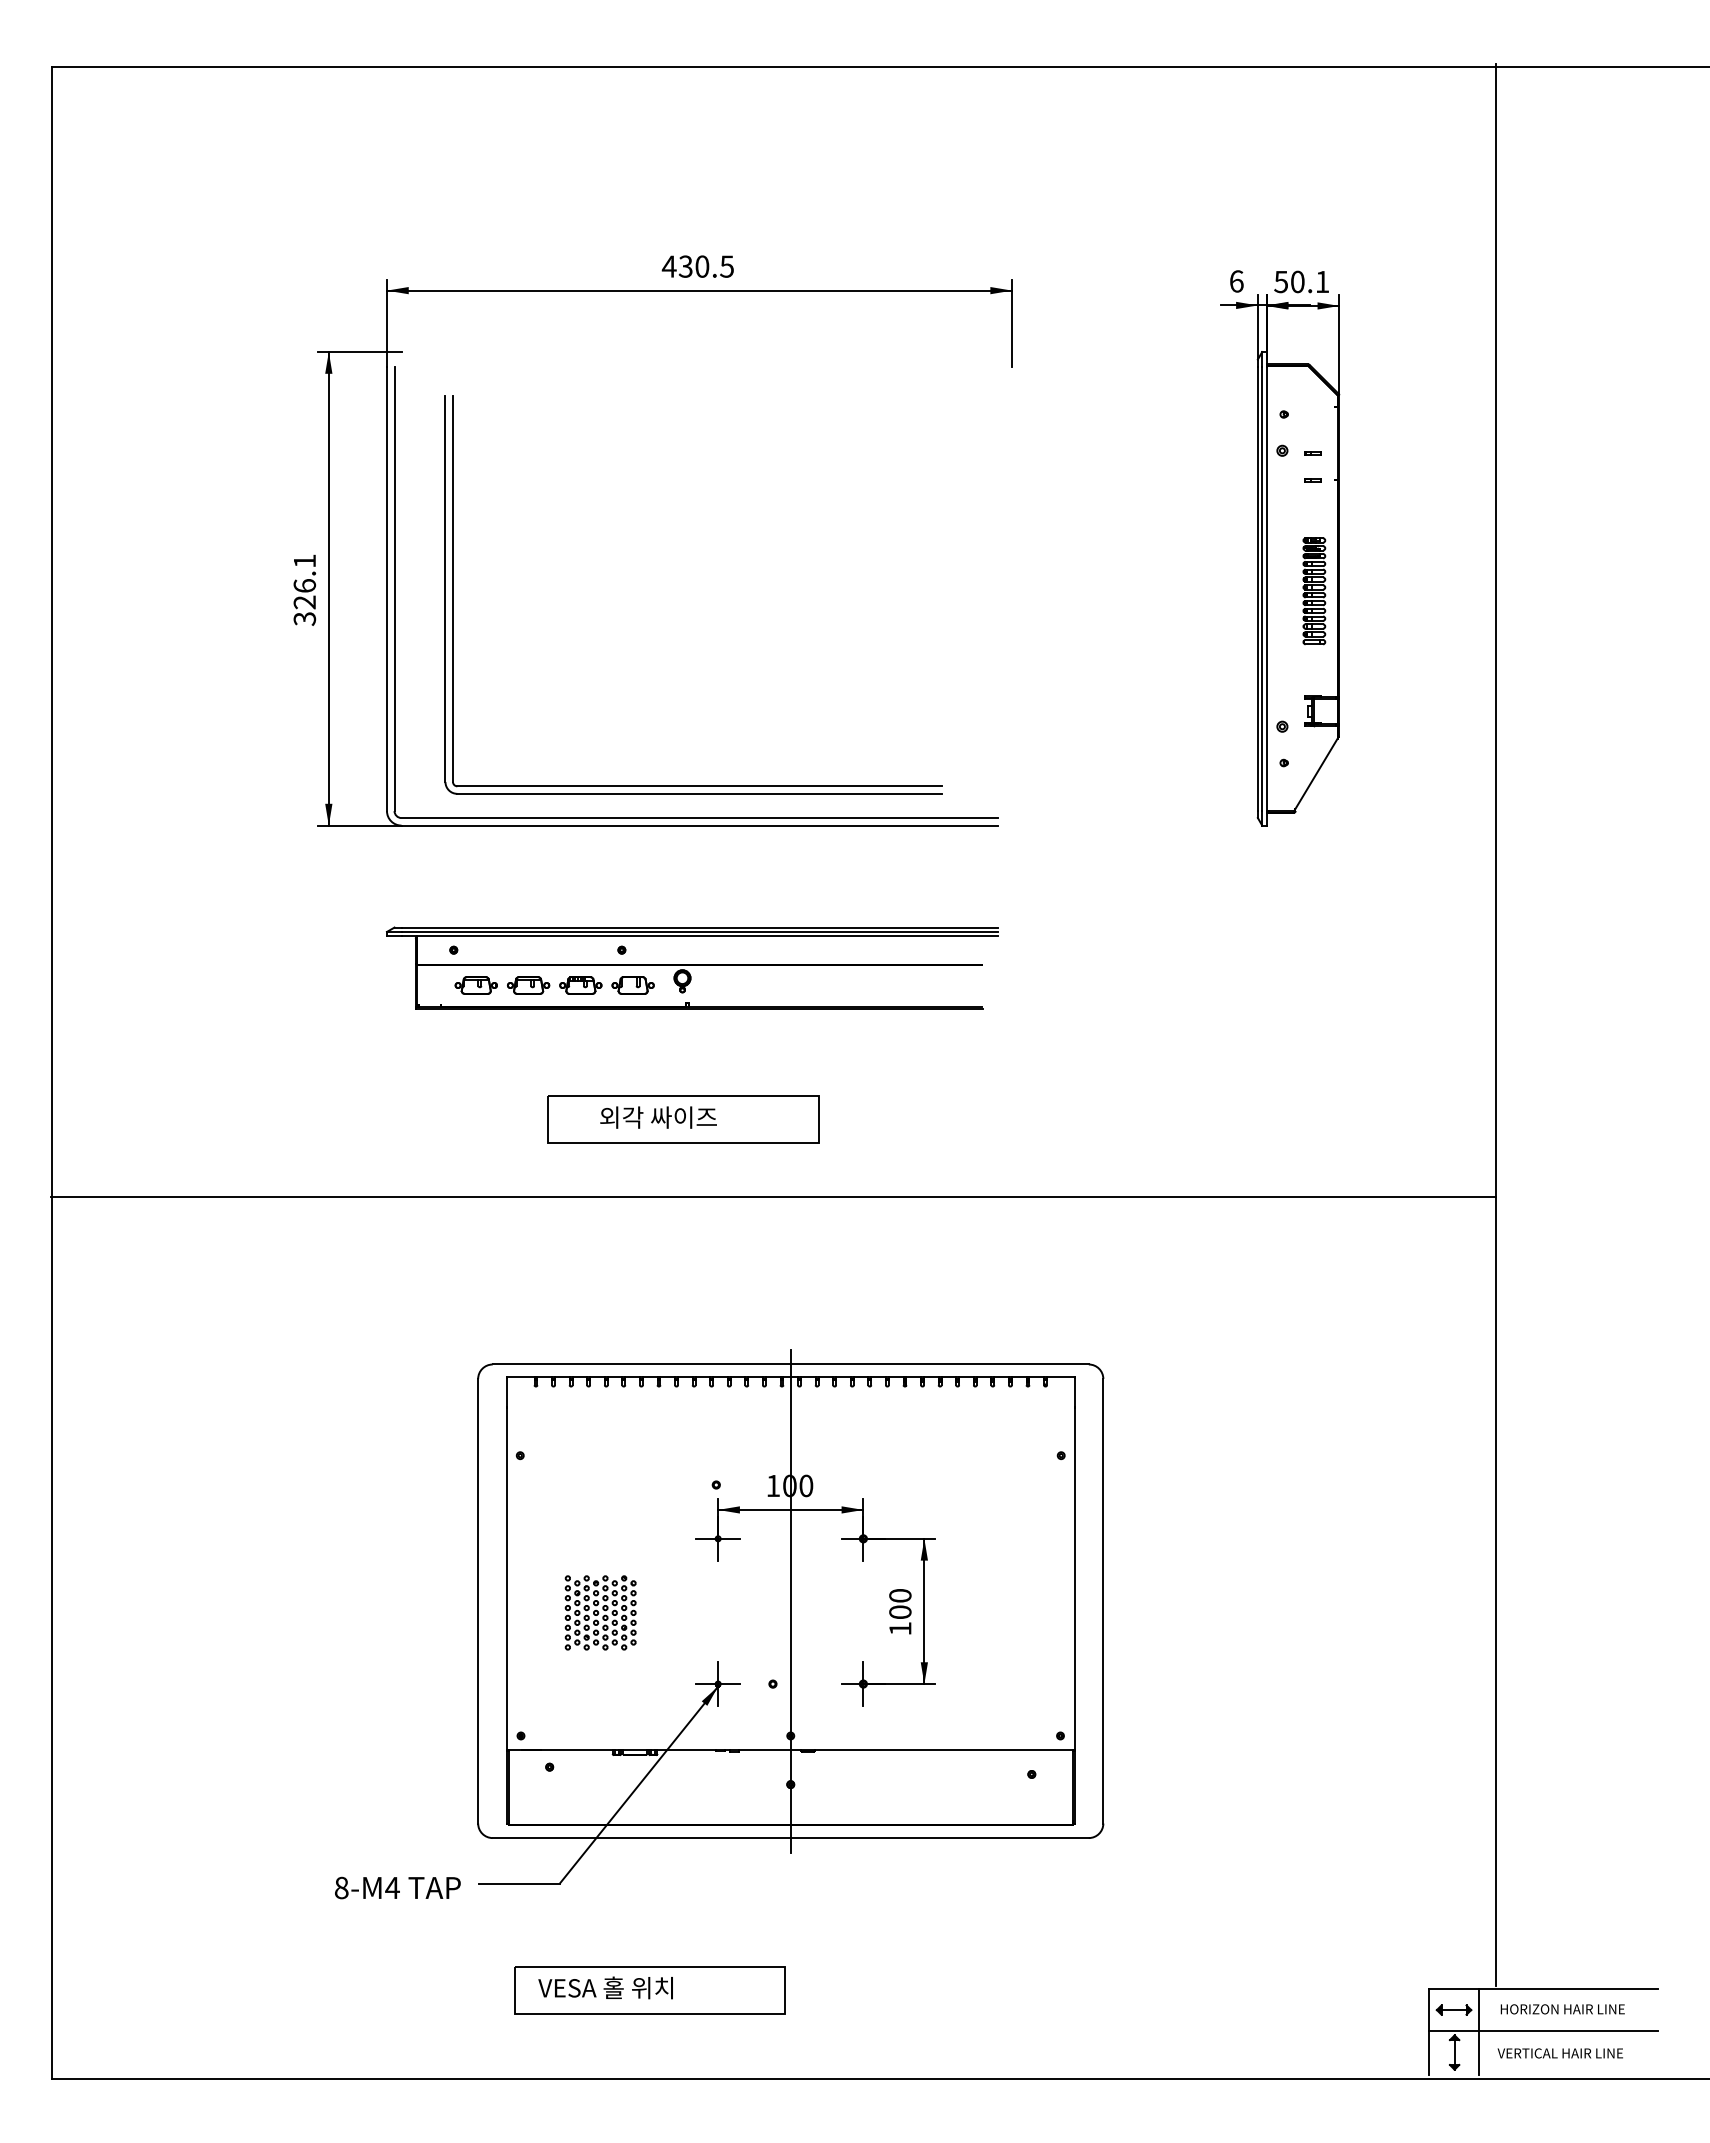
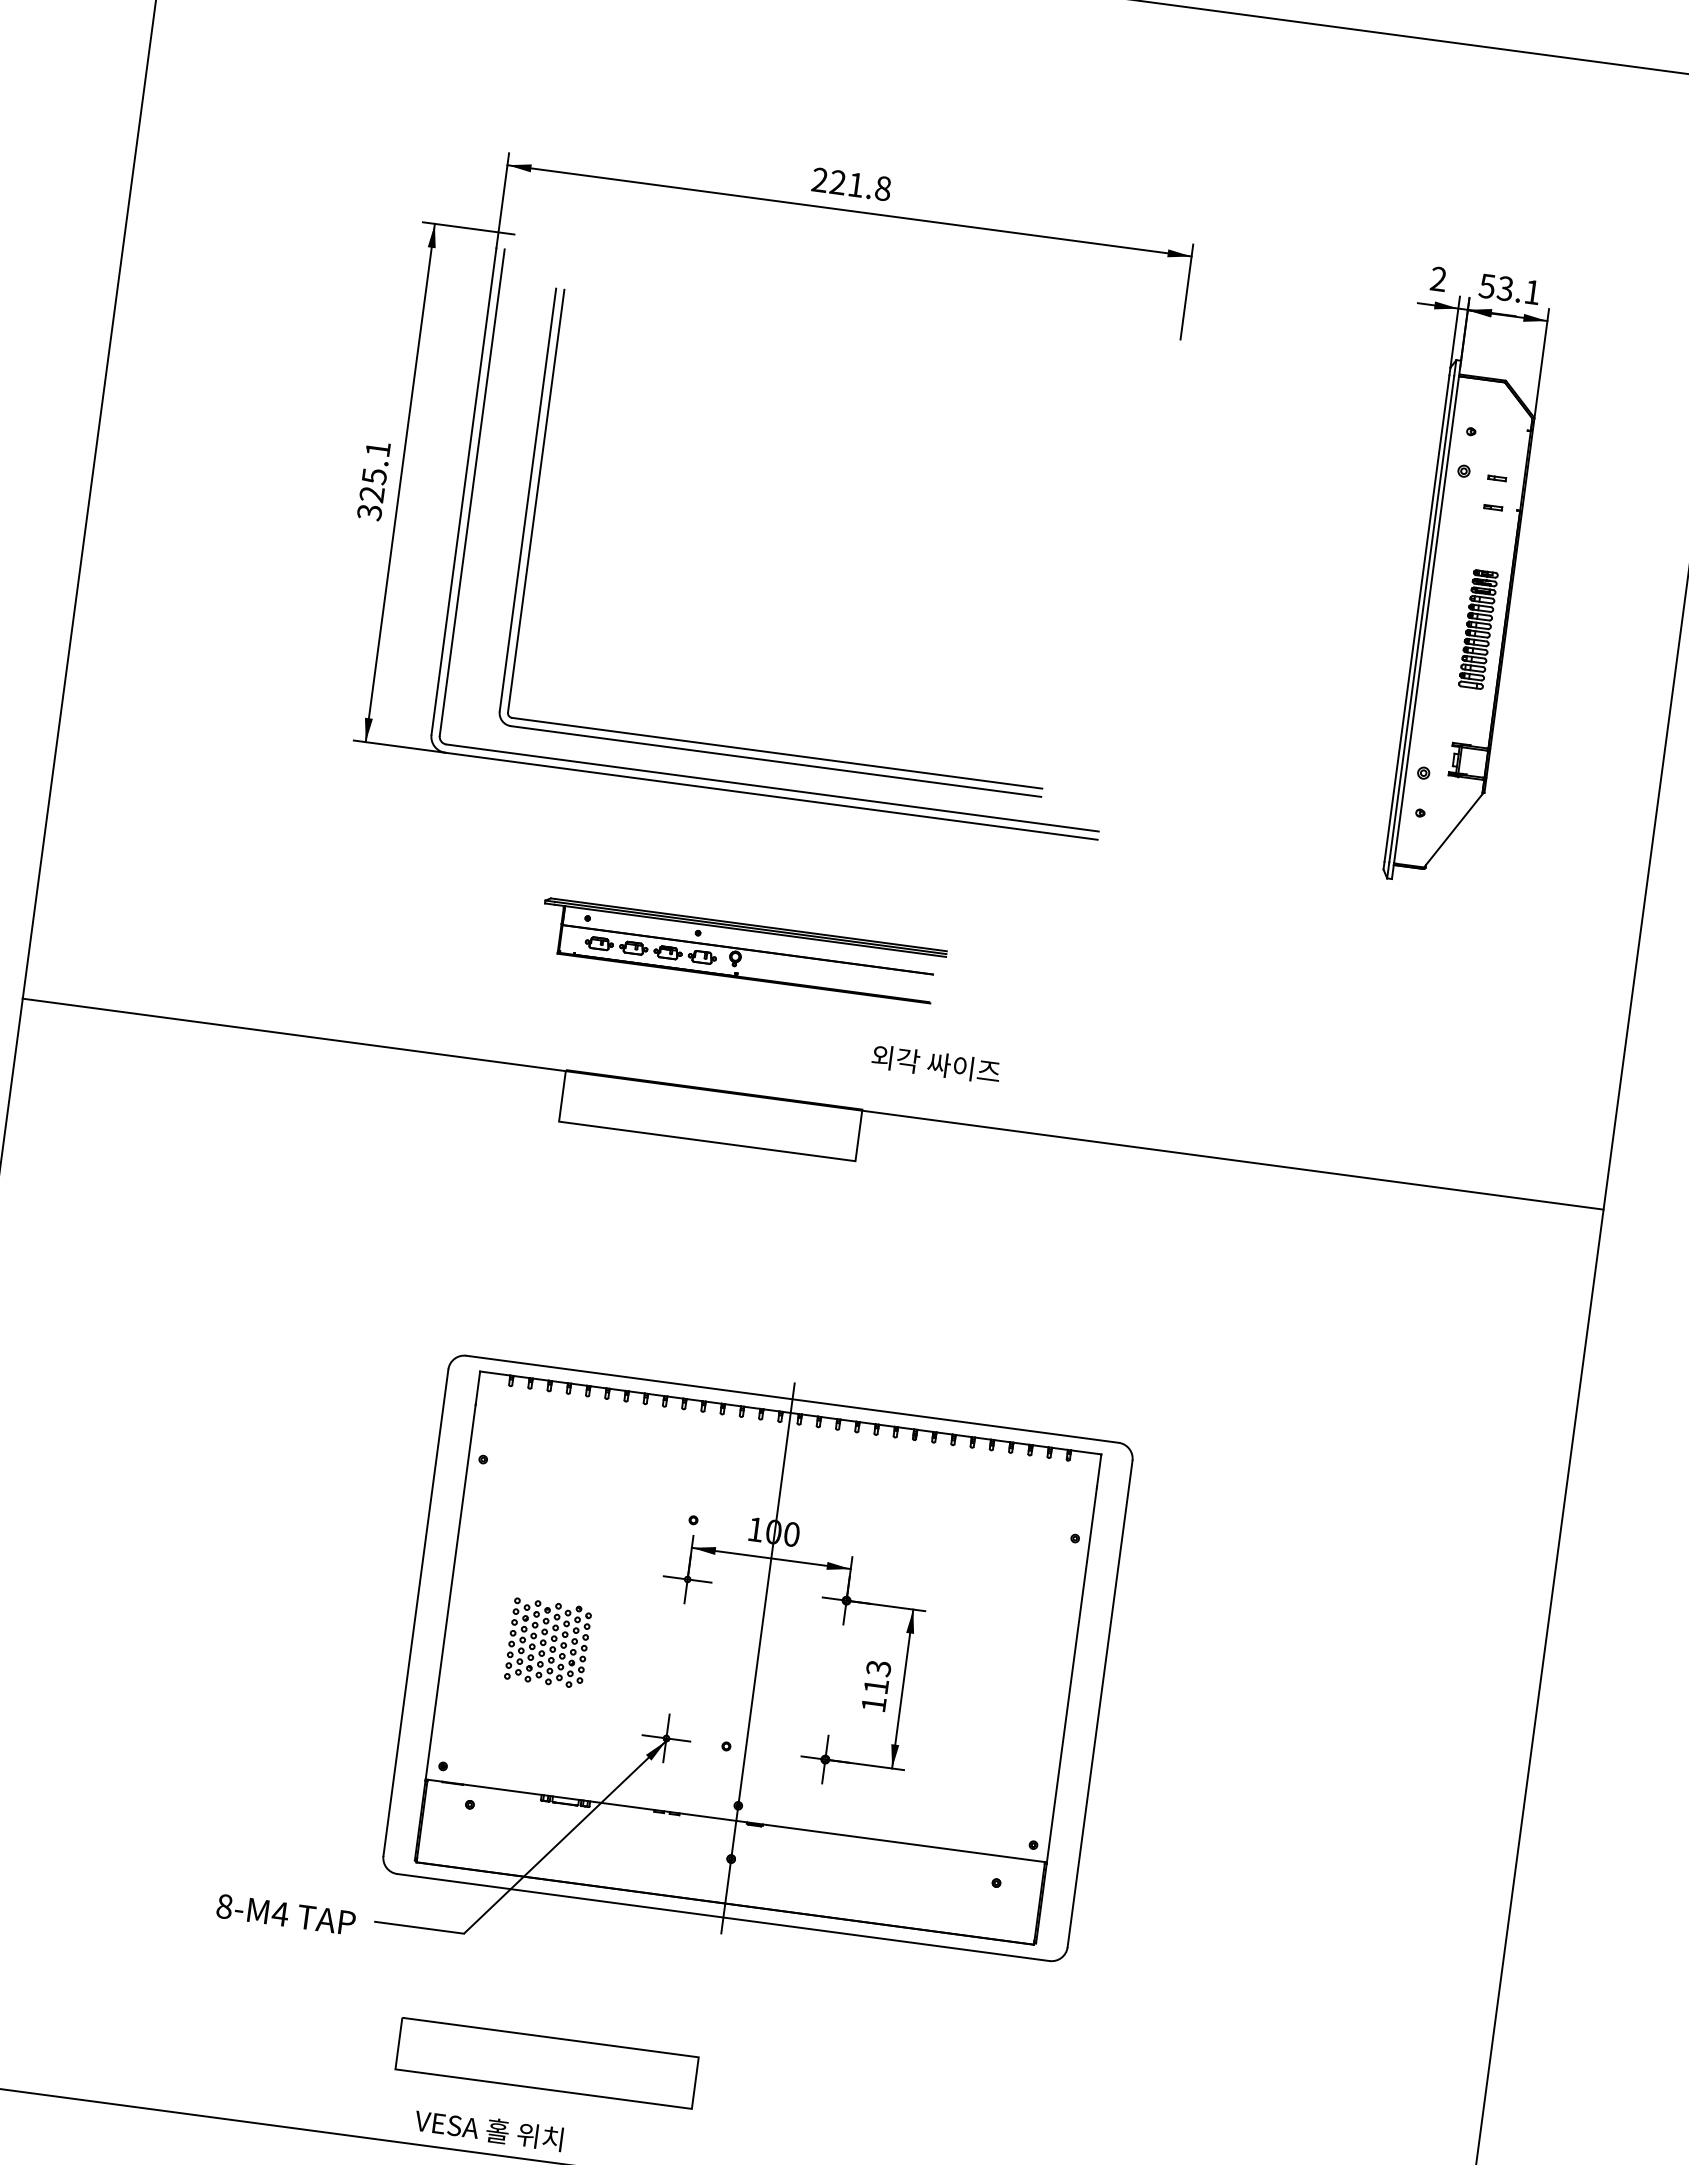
text: (697, 266) -> (850, 184), 430.5 -> 221.8
text: (1236, 281) -> (1438, 279), 6 -> 2
text: (1297, 282) -> (1505, 289), 50.1 -> 53.1
text: (304, 586) -> (374, 476), 326.1 -> 325.1
part: (692, 967) -> (743, 950), size x0.6
text: (658, 1117) -> (936, 1064), moved
line: (773, 1197) -> (812, 1104), moved
text: (900, 1603) -> (877, 1676), 100 -> 113
text: (605, 1987) -> (488, 2129), moved

